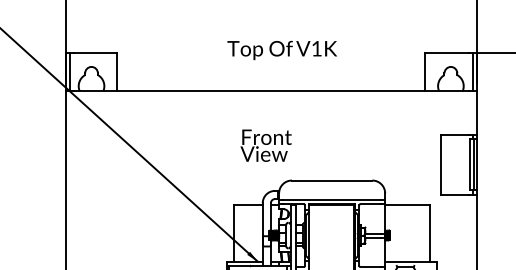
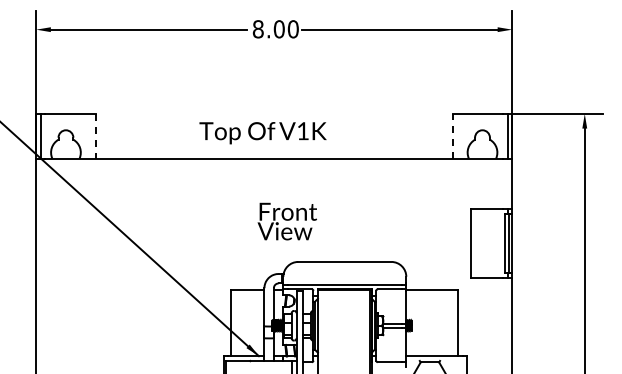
text: (281, 50) -> (262, 133), moved
line: (425, 71) -> (452, 135), solid -> dashed
line: (117, 72) -> (95, 136), solid -> dashed
text: (265, 145) -> (286, 221), moved

